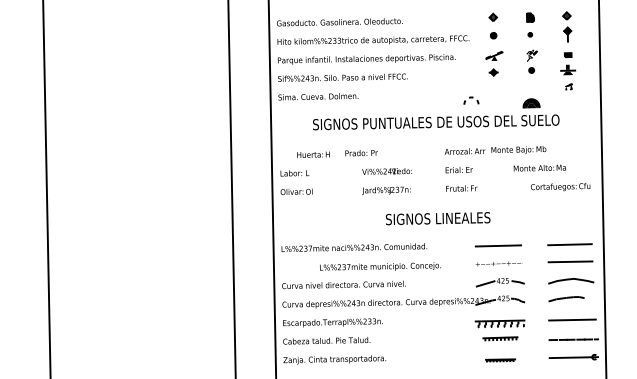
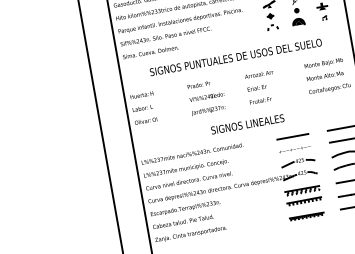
part: (471, 100) -> (272, 27), moved
part: (531, 103) -> (298, 21), moved
text: (518, 149) -> (323, 63), moved
text: (361, 153) -> (198, 85), moved
text: (313, 154) -> (141, 95), moved
text: (539, 167) -> (324, 75), moved
text: (380, 266) -> (186, 168), moved
part: (500, 338) -> (304, 201), size x1.43
part: (500, 360) -> (306, 216), size x1.67

